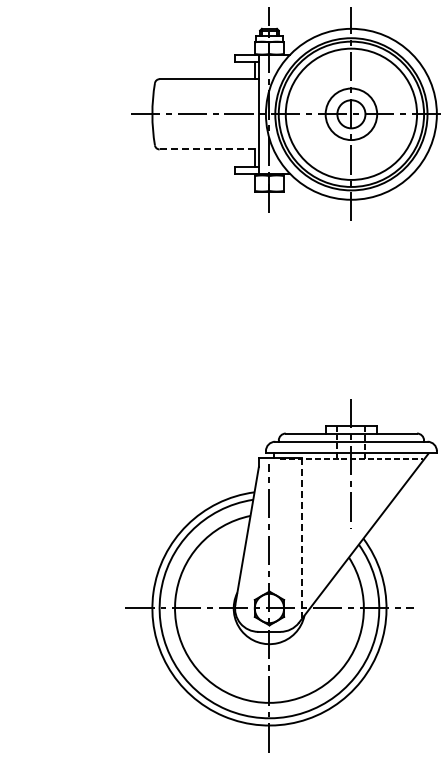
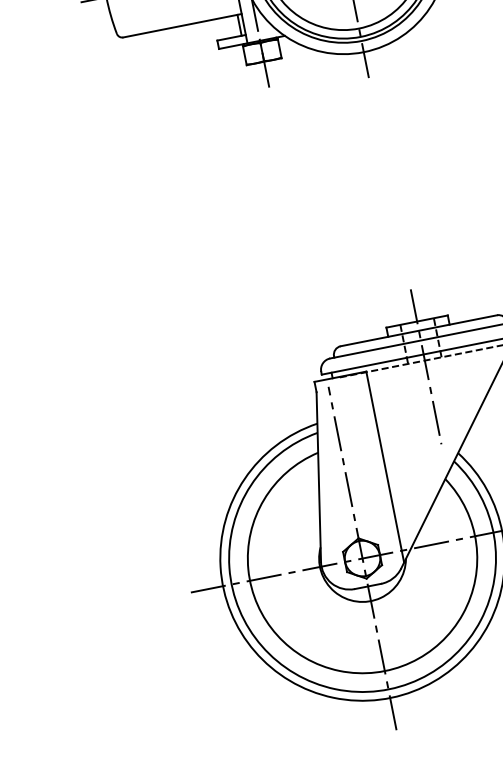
line: (209, 149) -> (182, 25), dashed -> solid
line: (302, 538) -> (385, 467), dashed -> solid

